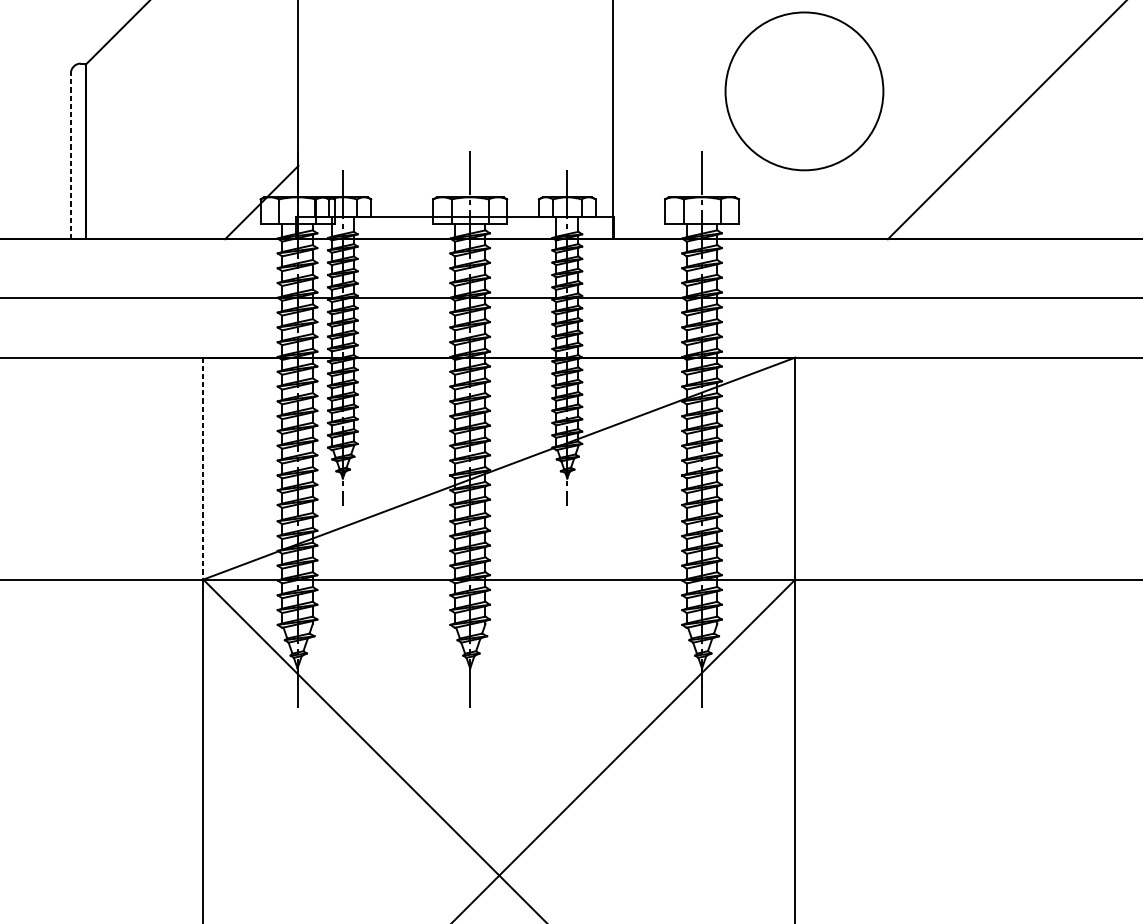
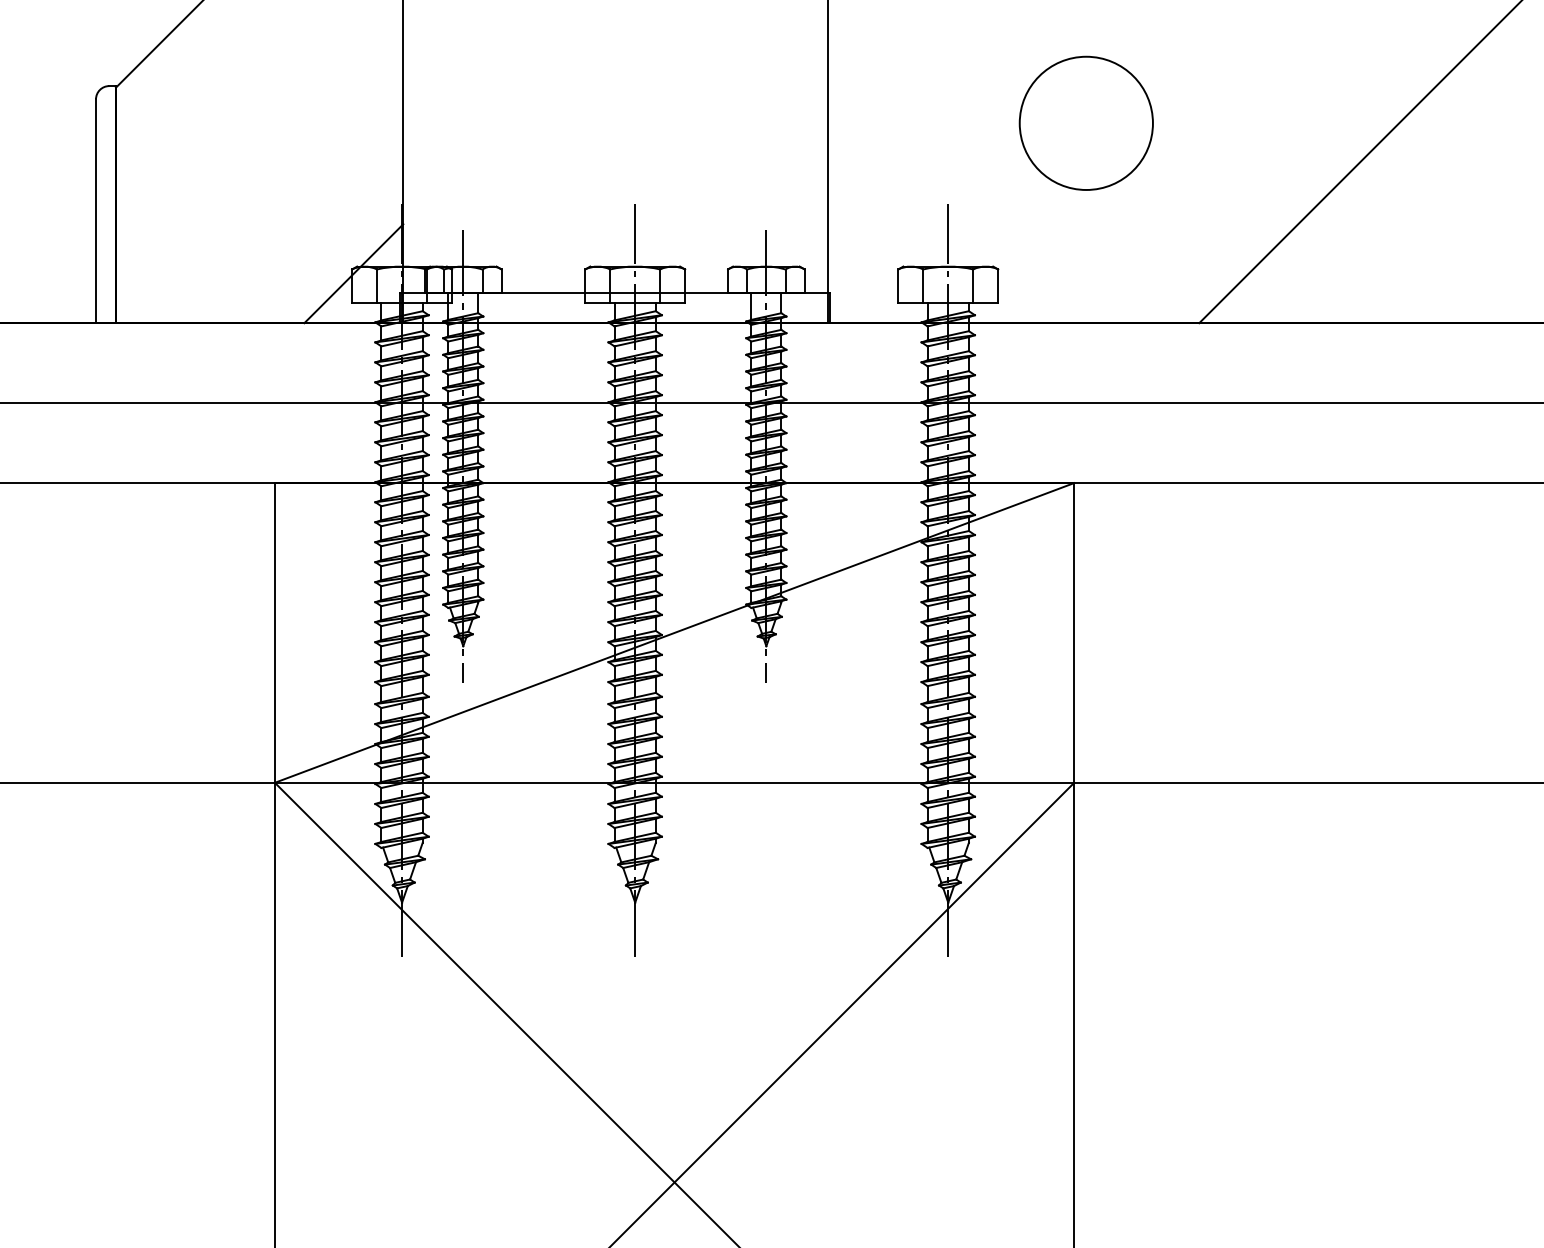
circle: (803, 90) -> (1085, 122), size x0.62
line: (71, 156) -> (96, 211), dashed -> solid
line: (203, 468) -> (274, 632), dashed -> solid

